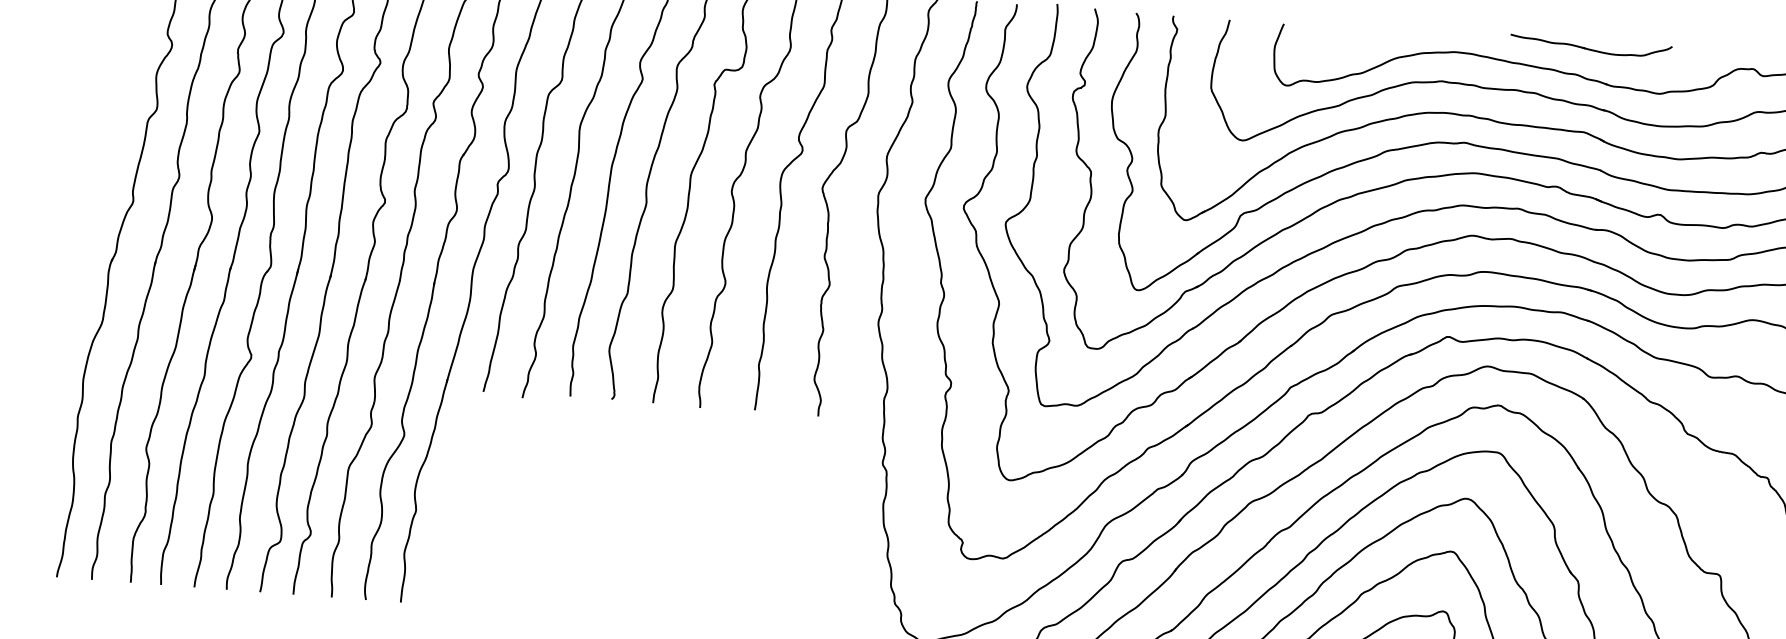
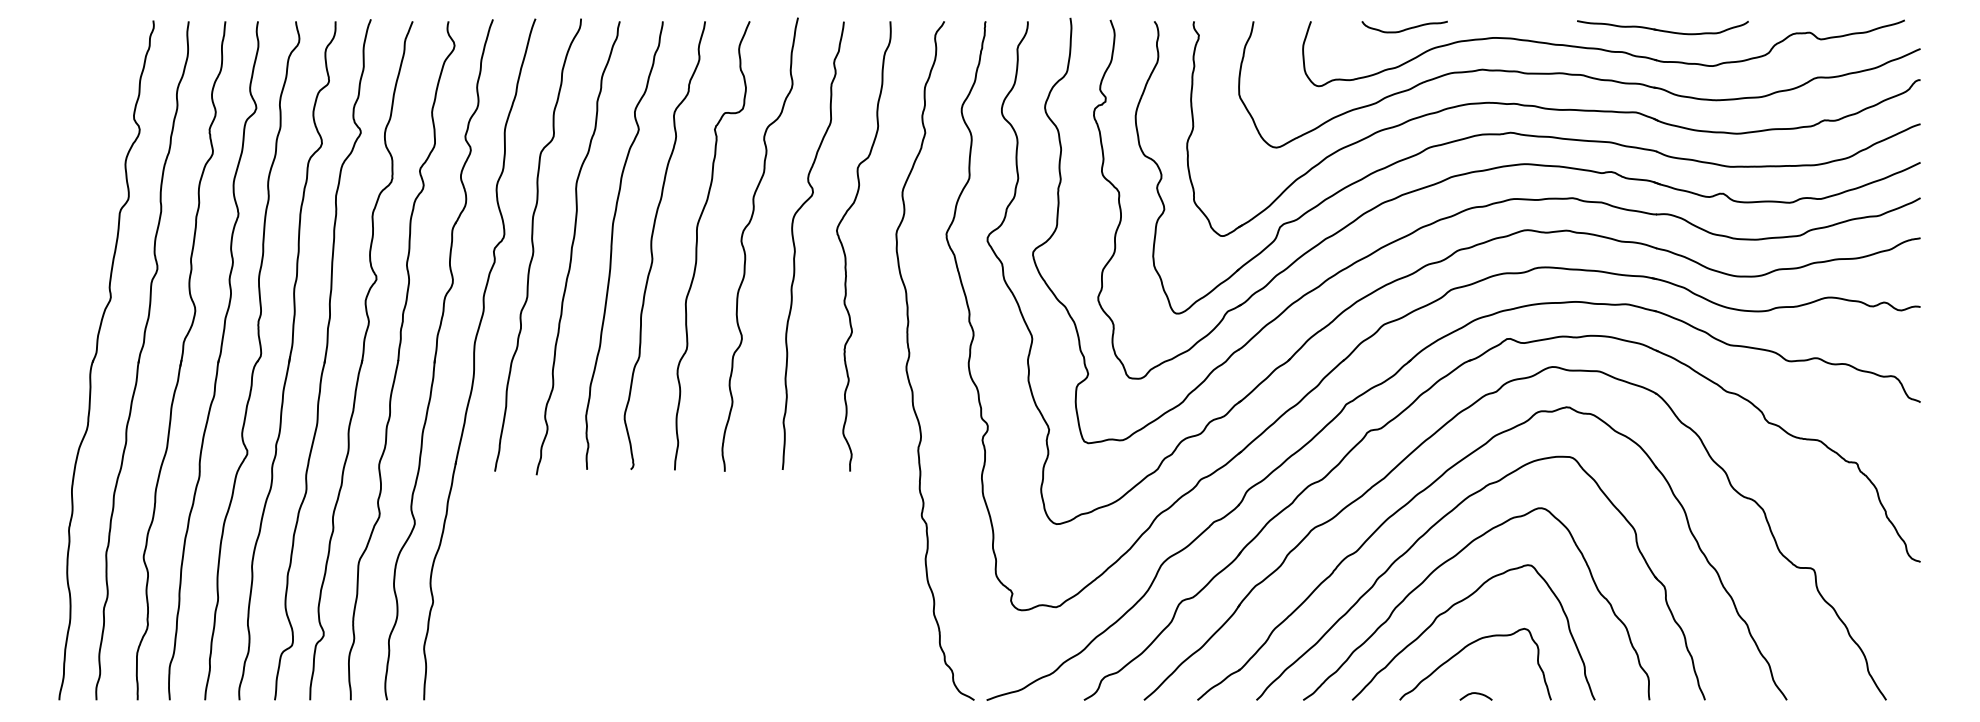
curve: (1372, 37) -> (1405, 28), added
part: (1590, 46) -> (1662, 27), moved

